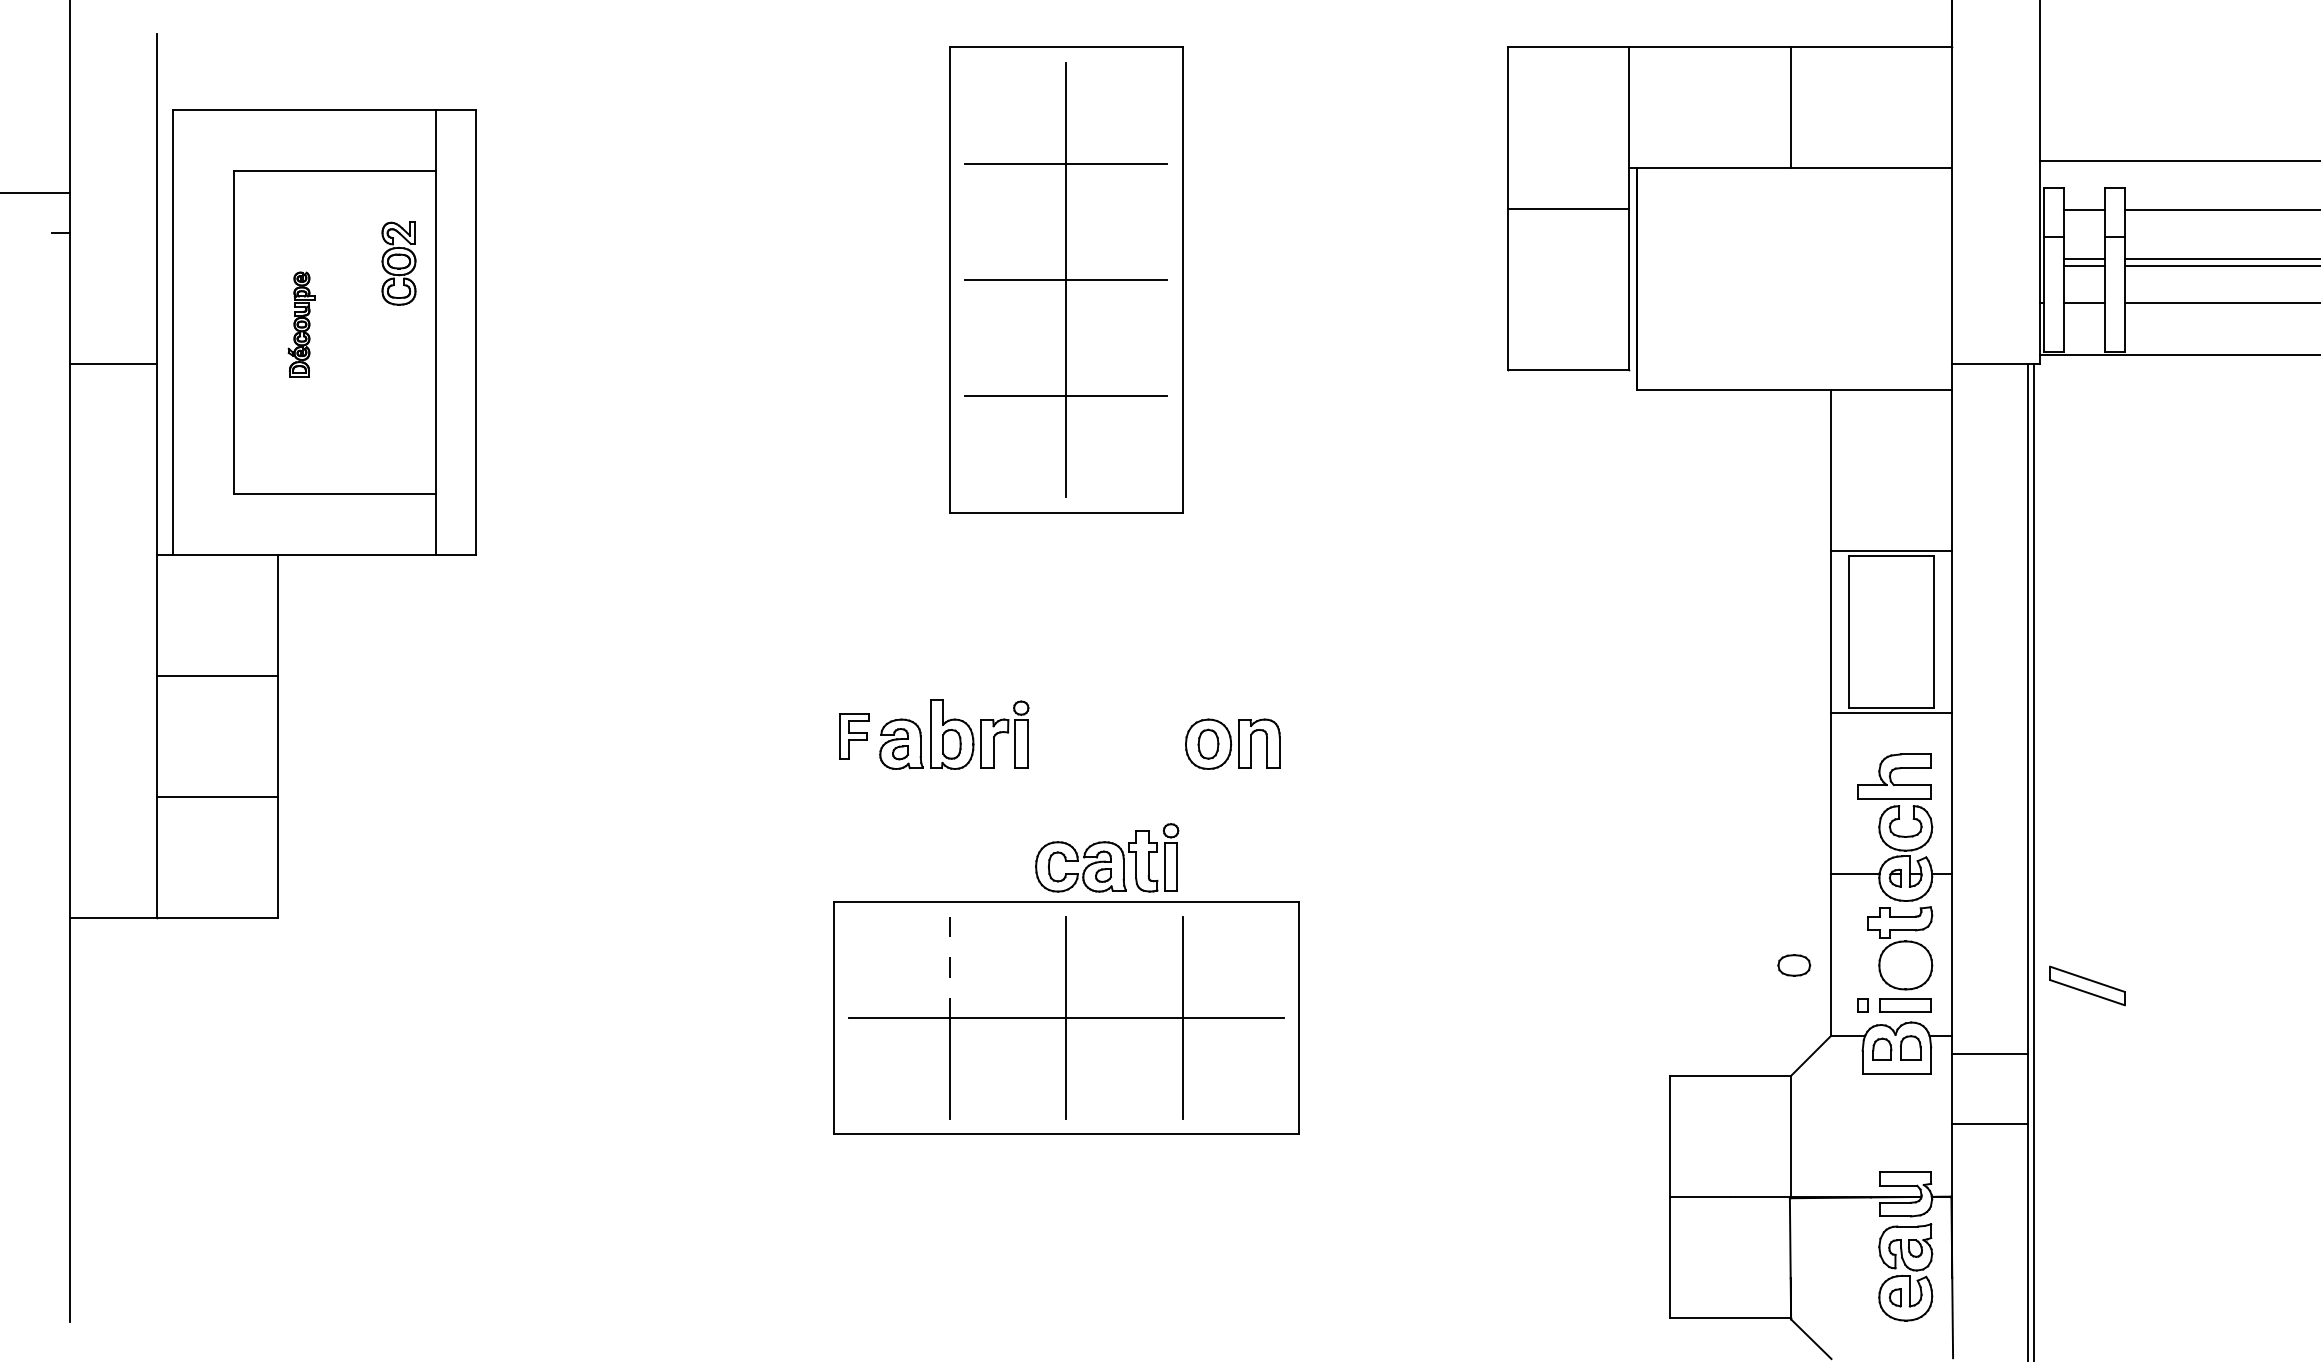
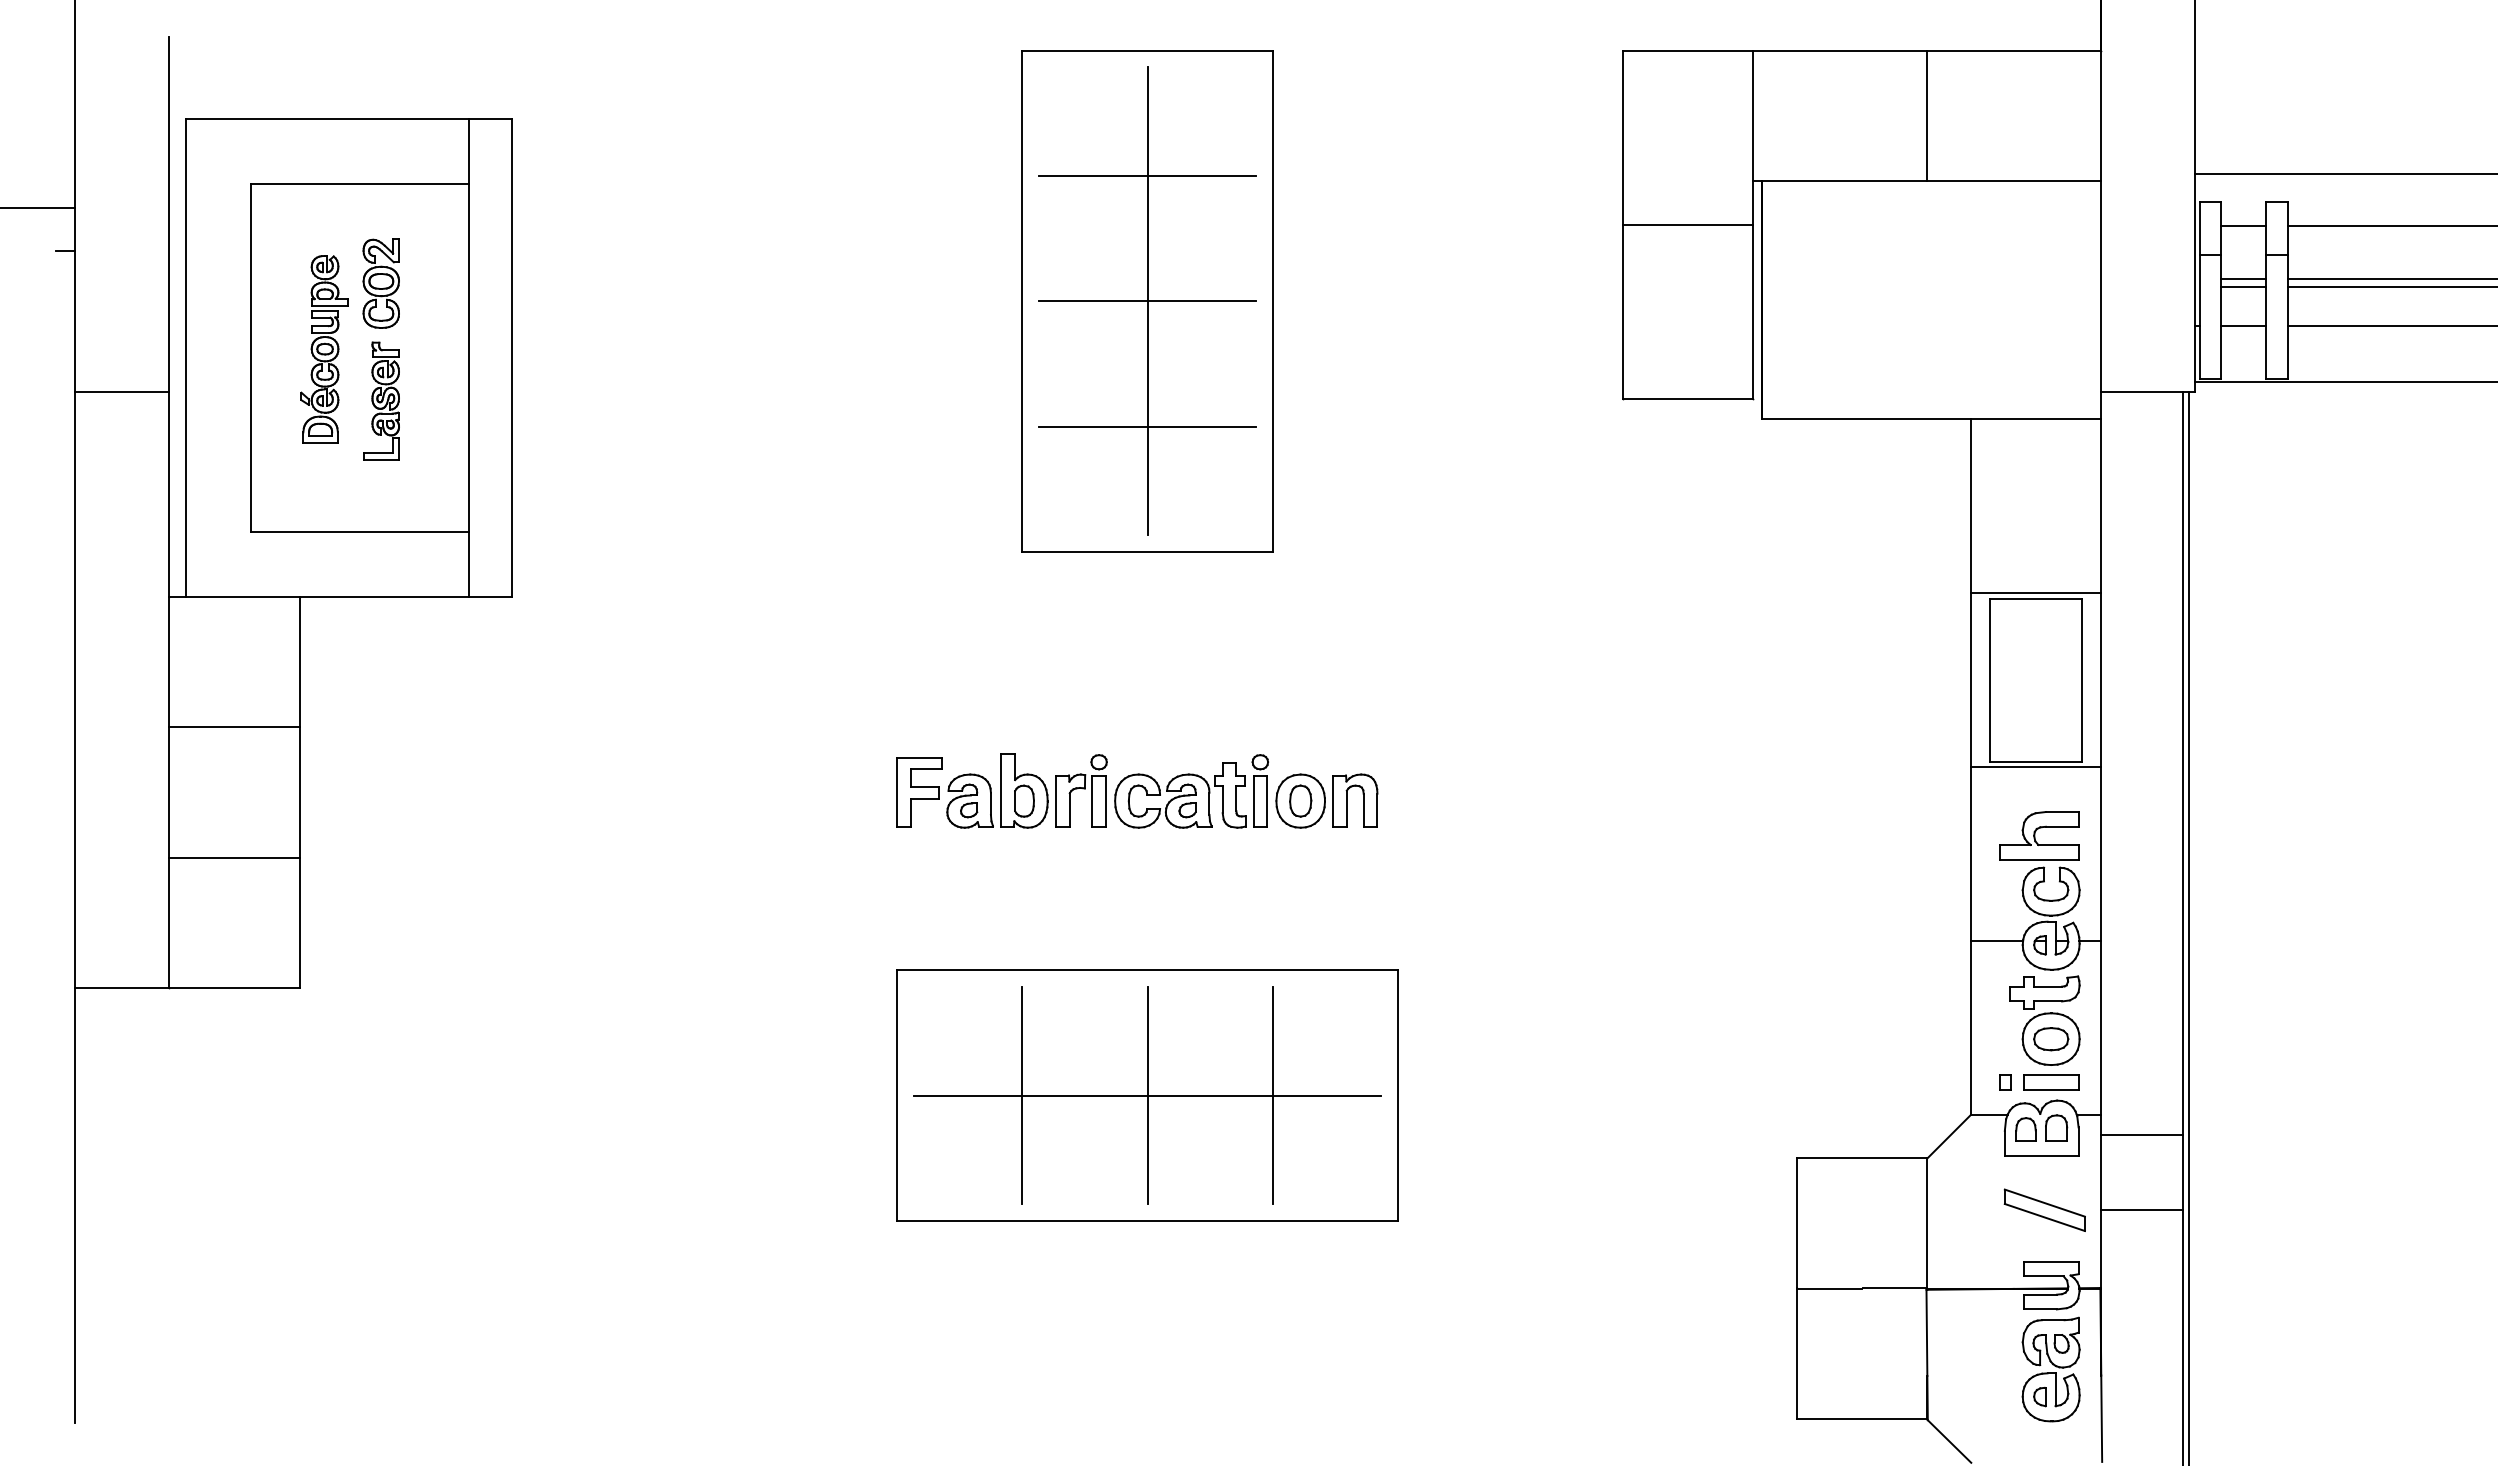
part: (398, 263) -> (380, 283), moved
part: (301, 324) -> (324, 349), size x1.67
part: (354, 372) -> (381, 400), added
part: (854, 736) -> (919, 792), size x1.43
part: (1107, 857) -> (1191, 791), moved
part: (1794, 965) -> (2051, 1039), moved
line: (950, 967) -> (1022, 1041), dashed -> solid
part: (2087, 985) -> (2044, 1209), moved

